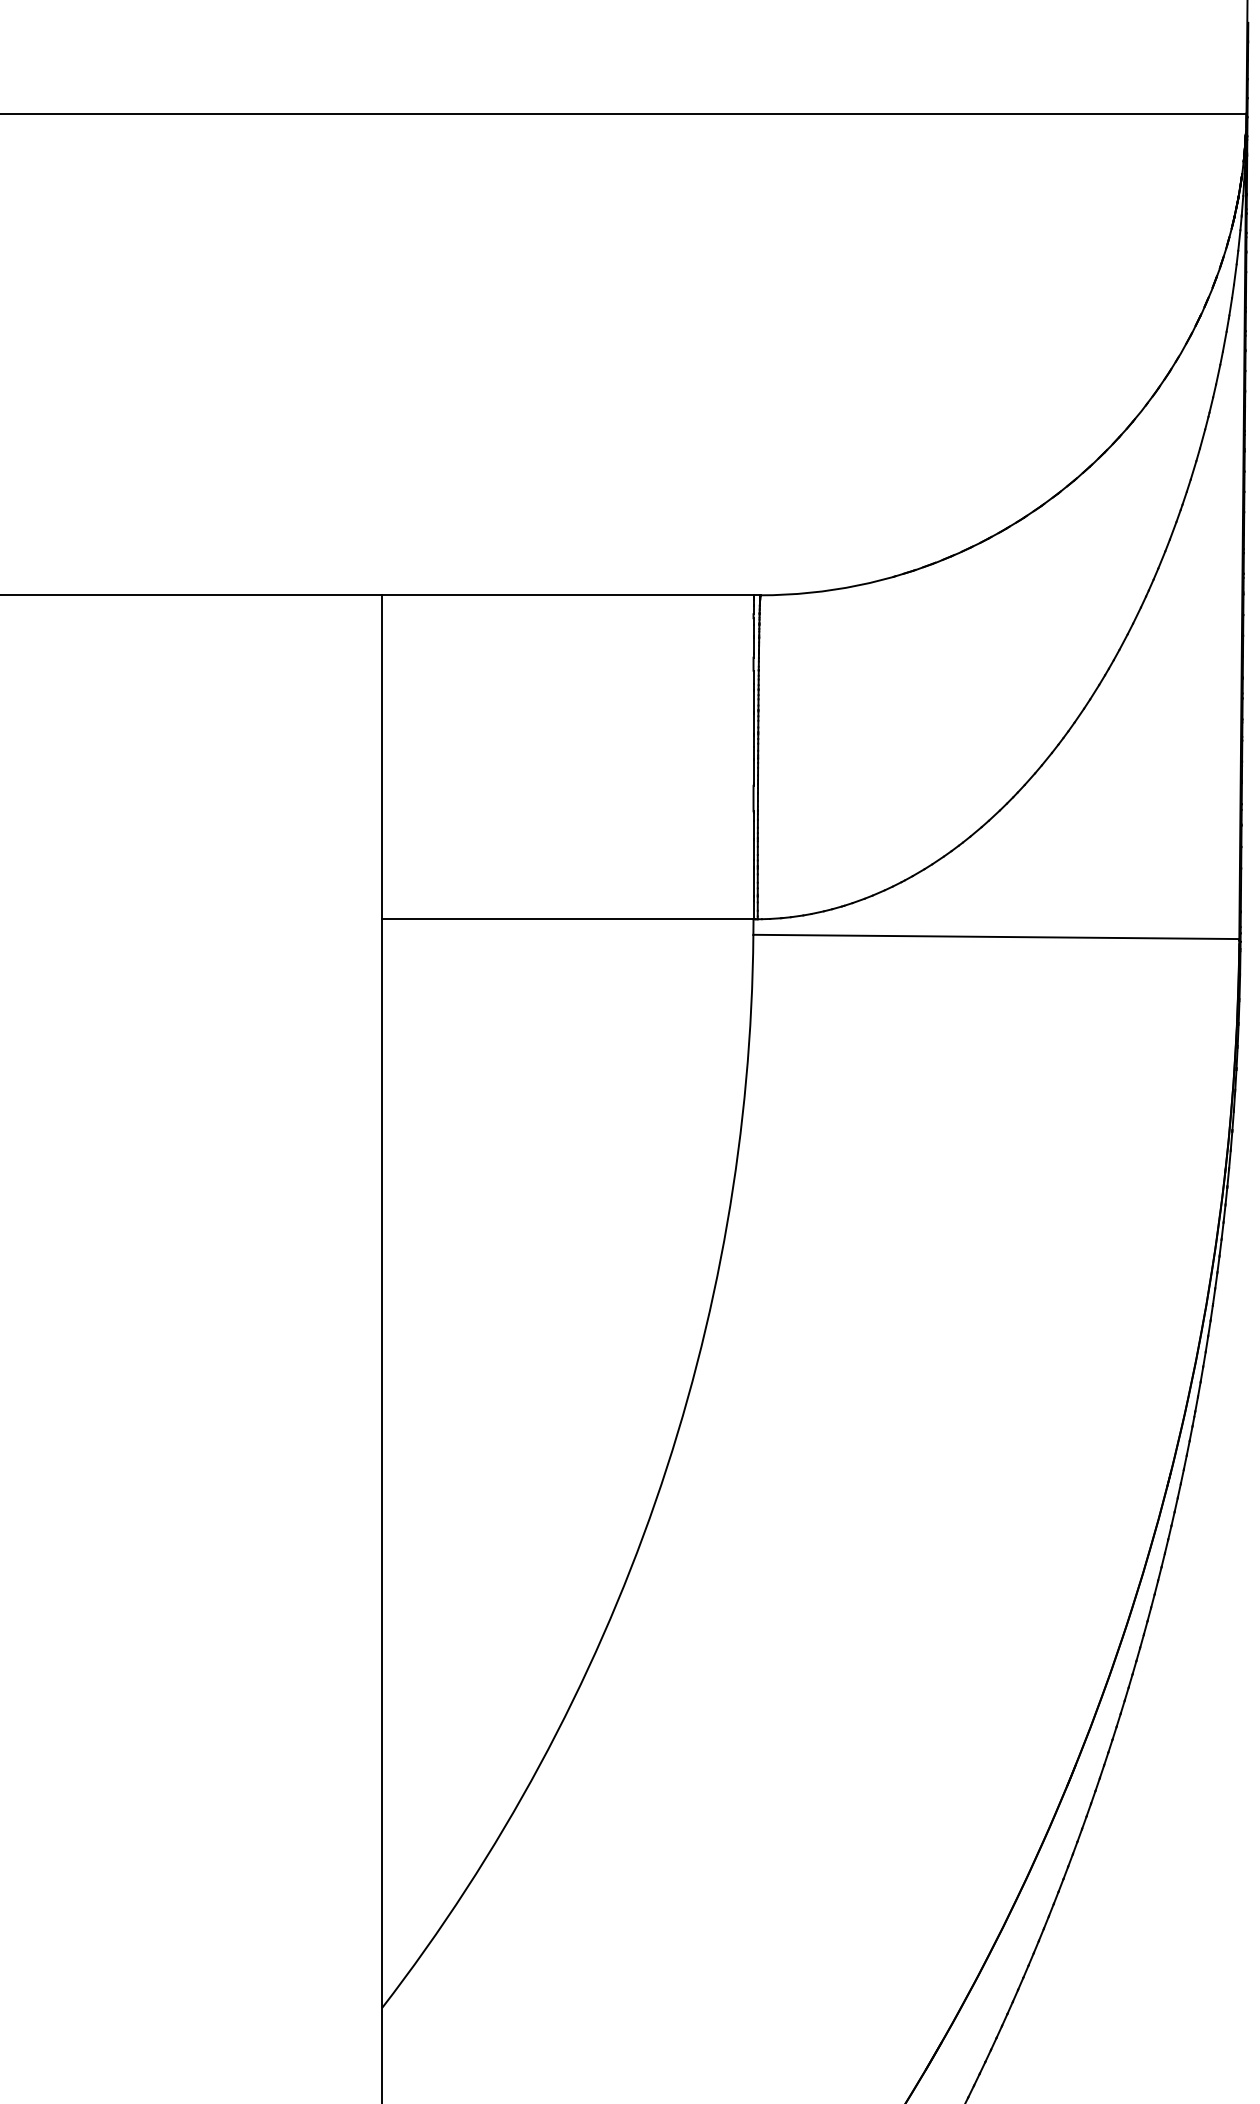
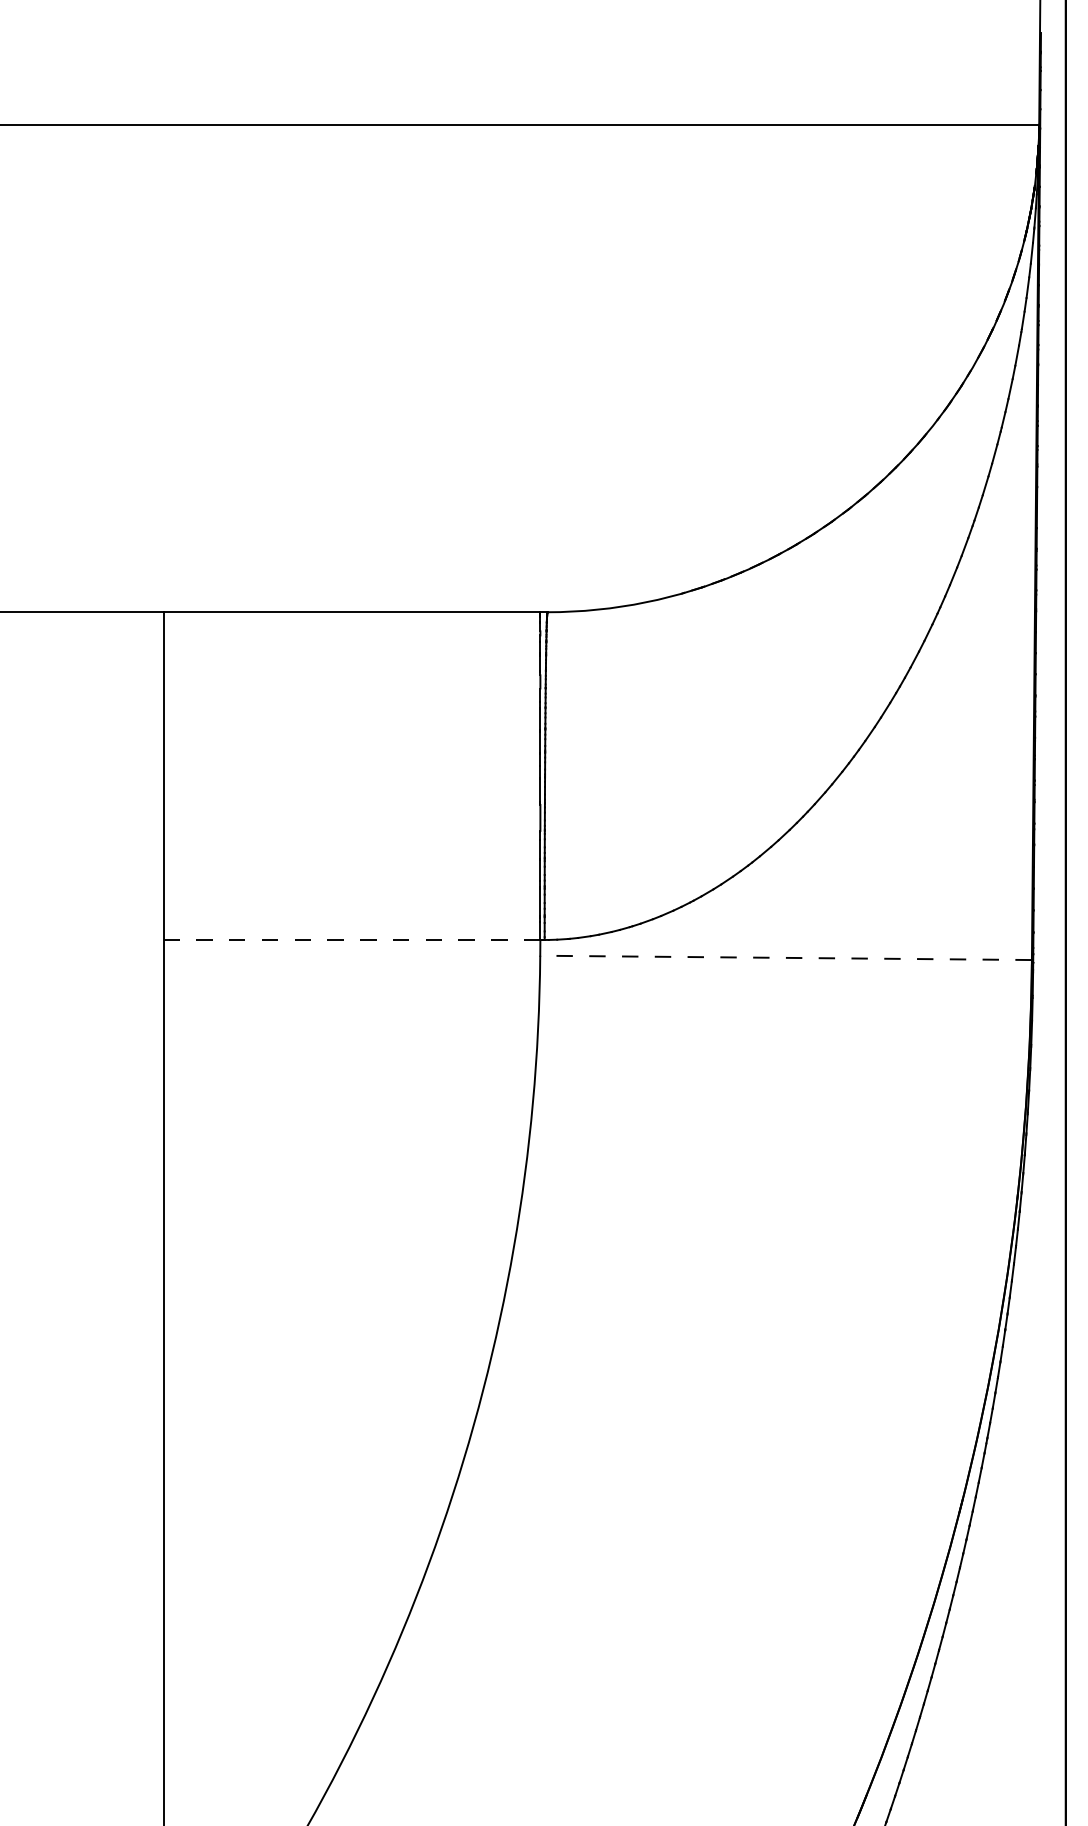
line: (567, 919) -> (352, 940), solid -> dashed
line: (996, 936) -> (786, 957), solid -> dashed

